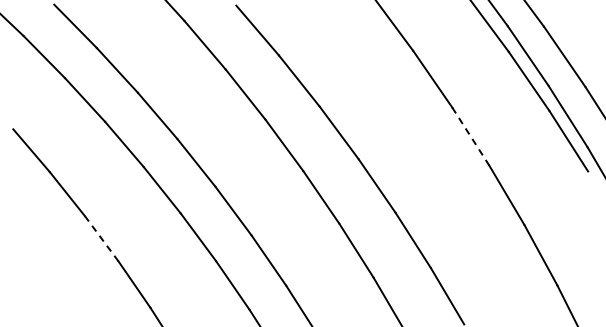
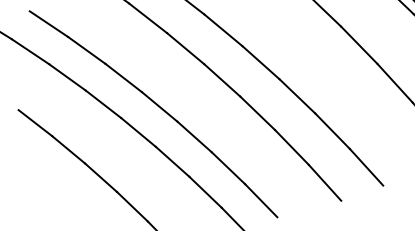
line: (471, 136) -> (359, 45), dashed -> solid
line: (101, 238) -> (100, 177), dashed -> solid

